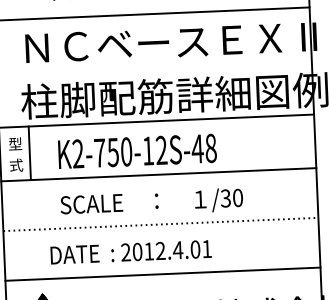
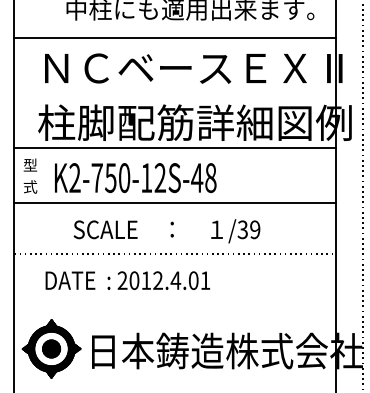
text: (137, 151) -> (135, 178), moved
line: (29, 152) -> (44, 174), removed
text: (238, 197) -> (255, 229), /30 -> /39
text: (130, 252) -> (127, 280), moved
line: (163, 274) -> (175, 304), removed

